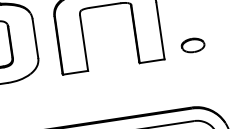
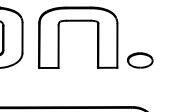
part: (193, 45) -> (140, 60), size x1.43

